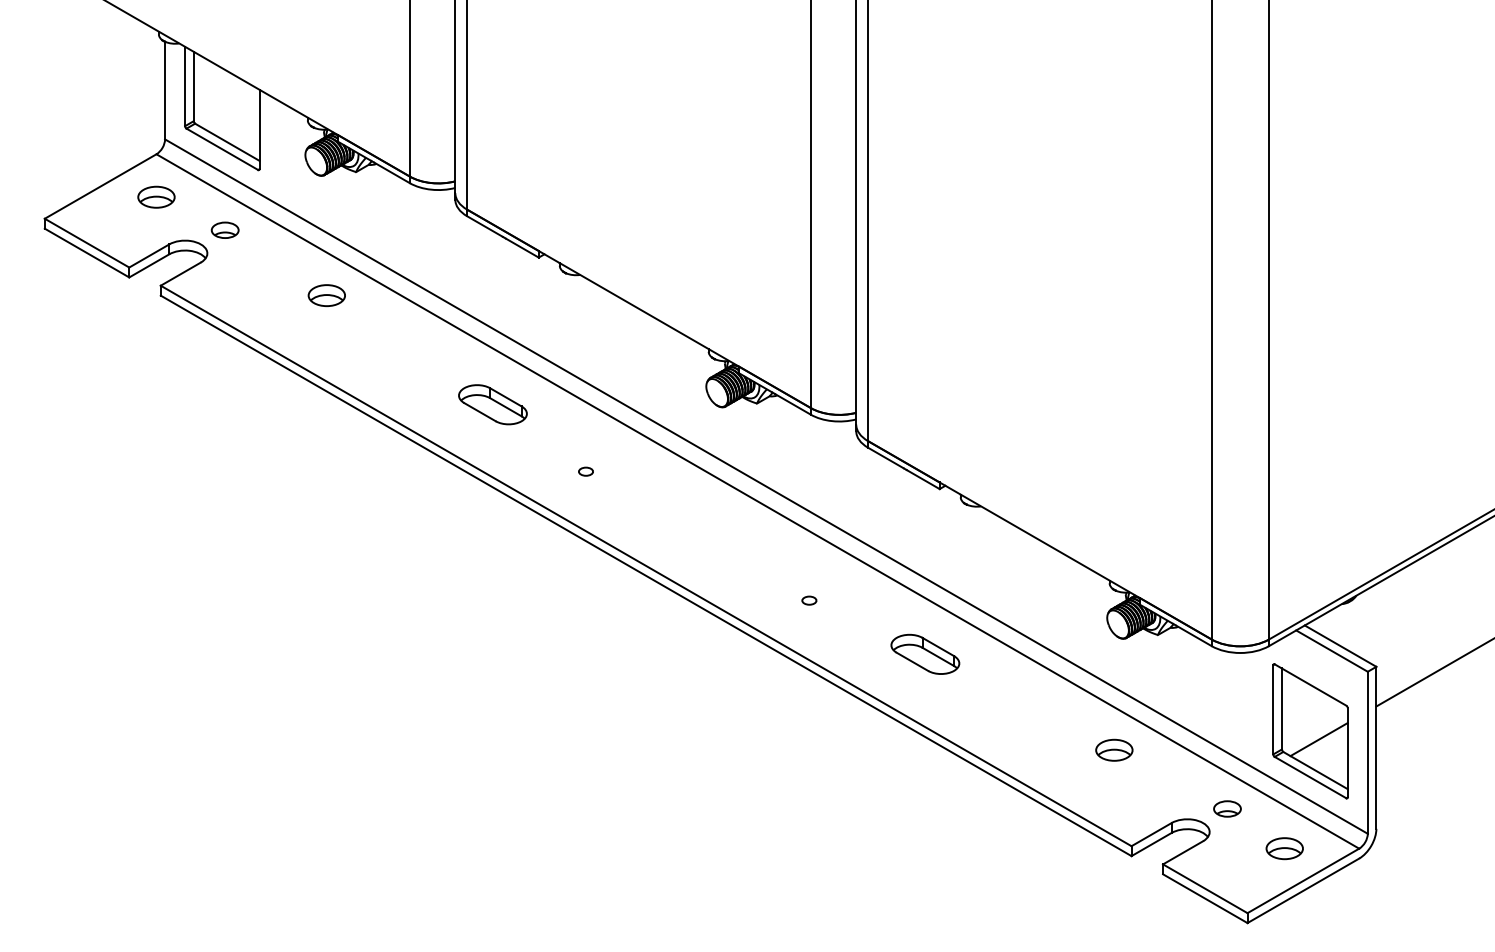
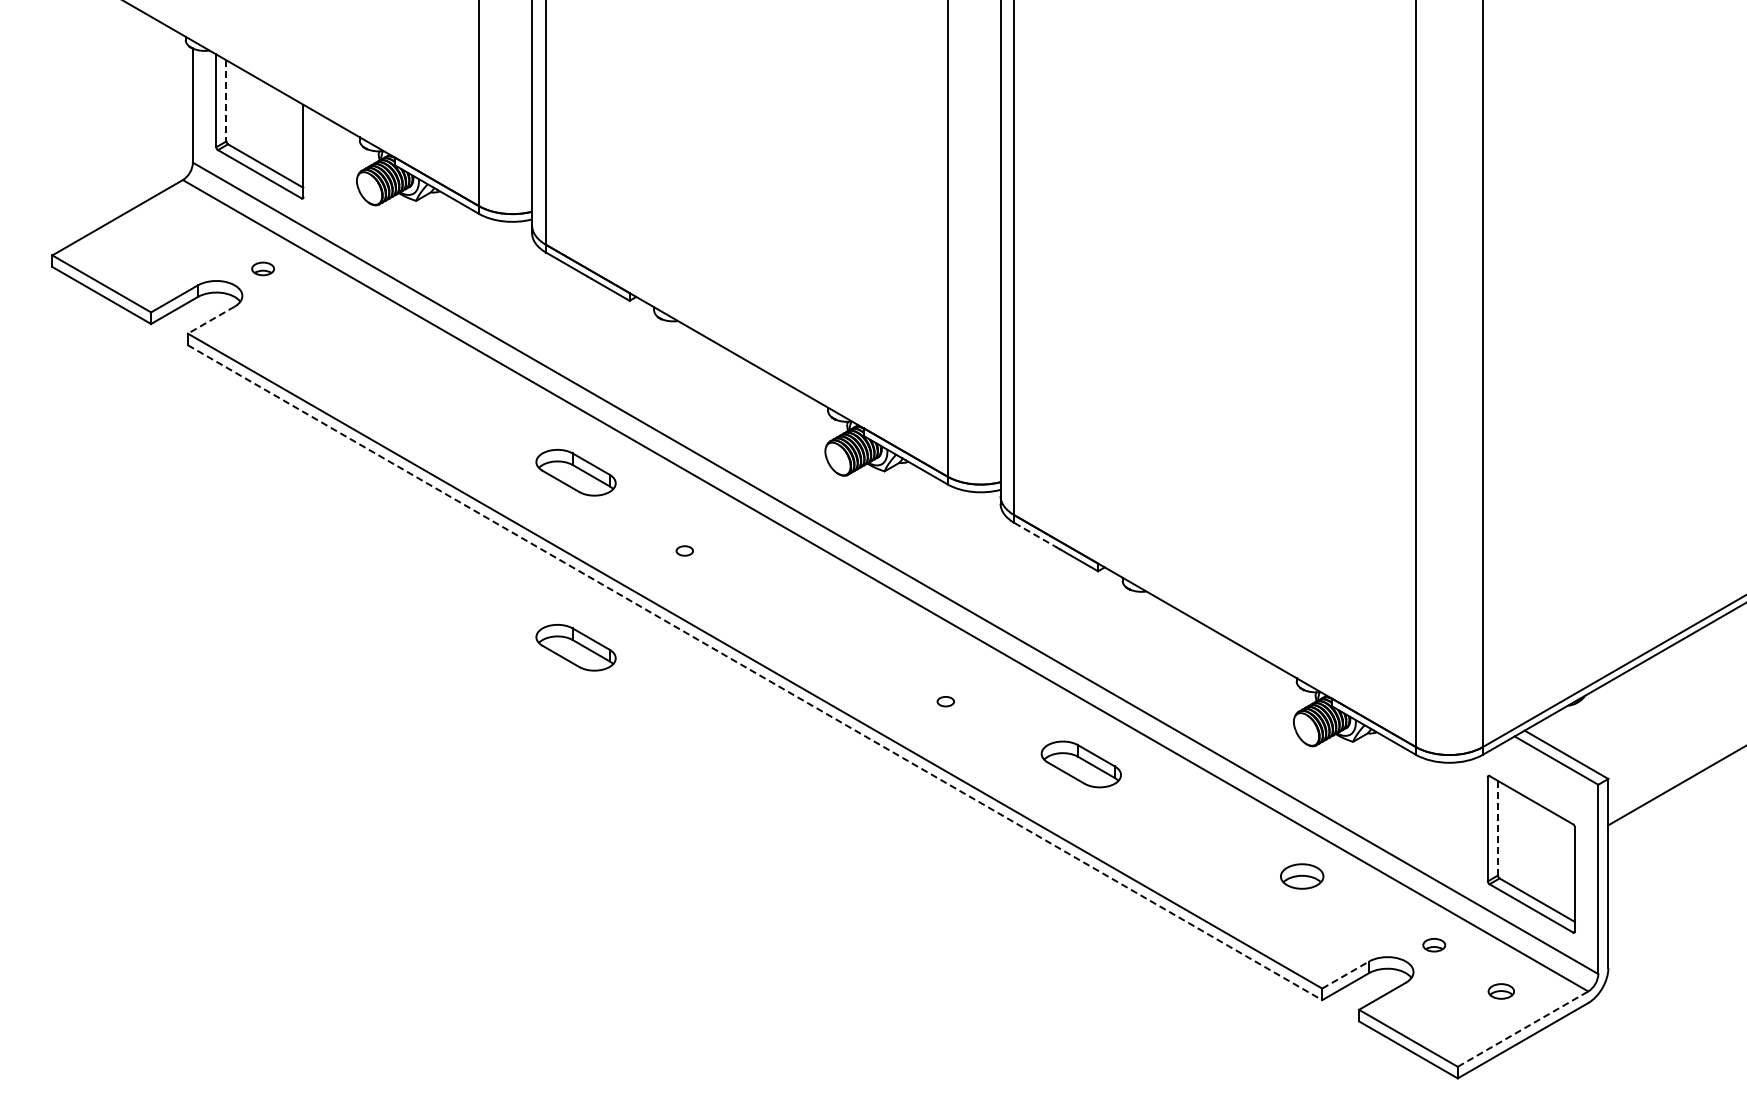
line: (193, 86) -> (226, 100), solid -> dashed
part: (156, 197) -> (182, 230), removed
part: (224, 229) -> (262, 268), size x0.7
line: (180, 274) -> (210, 320), solid -> dashed
part: (326, 295) -> (381, 345), removed
line: (886, 458) -> (1035, 535), solid -> dashed
part: (492, 554) -> (575, 647), added
line: (646, 575) -> (755, 672), solid -> dashed
line: (1281, 709) -> (1497, 828), solid -> dashed
line: (1318, 739) -> (1540, 863), removed
part: (1226, 809) -> (1433, 945), size x0.7
line: (1152, 834) -> (1346, 974), solid -> dashed
part: (1284, 848) -> (1501, 991), size x0.6
line: (1303, 880) -> (1523, 1028), solid -> dashed

